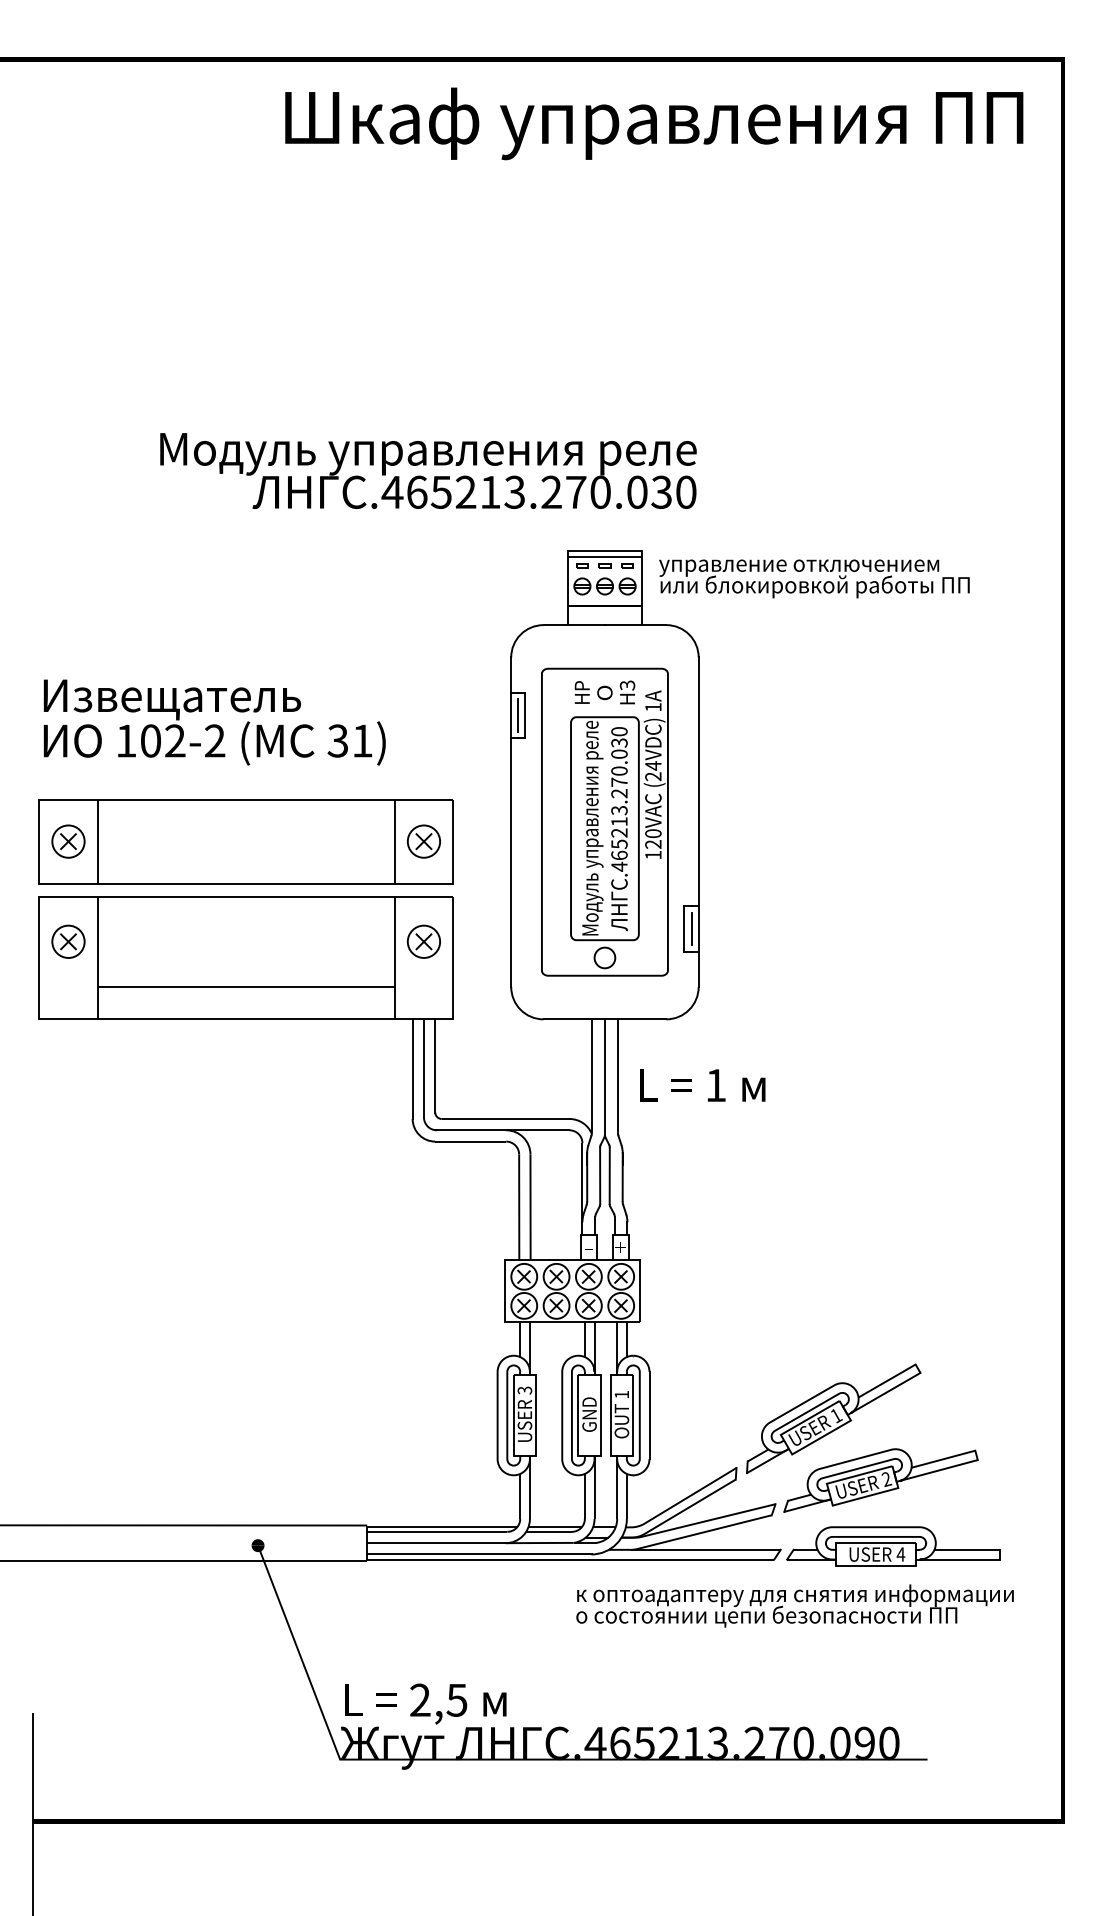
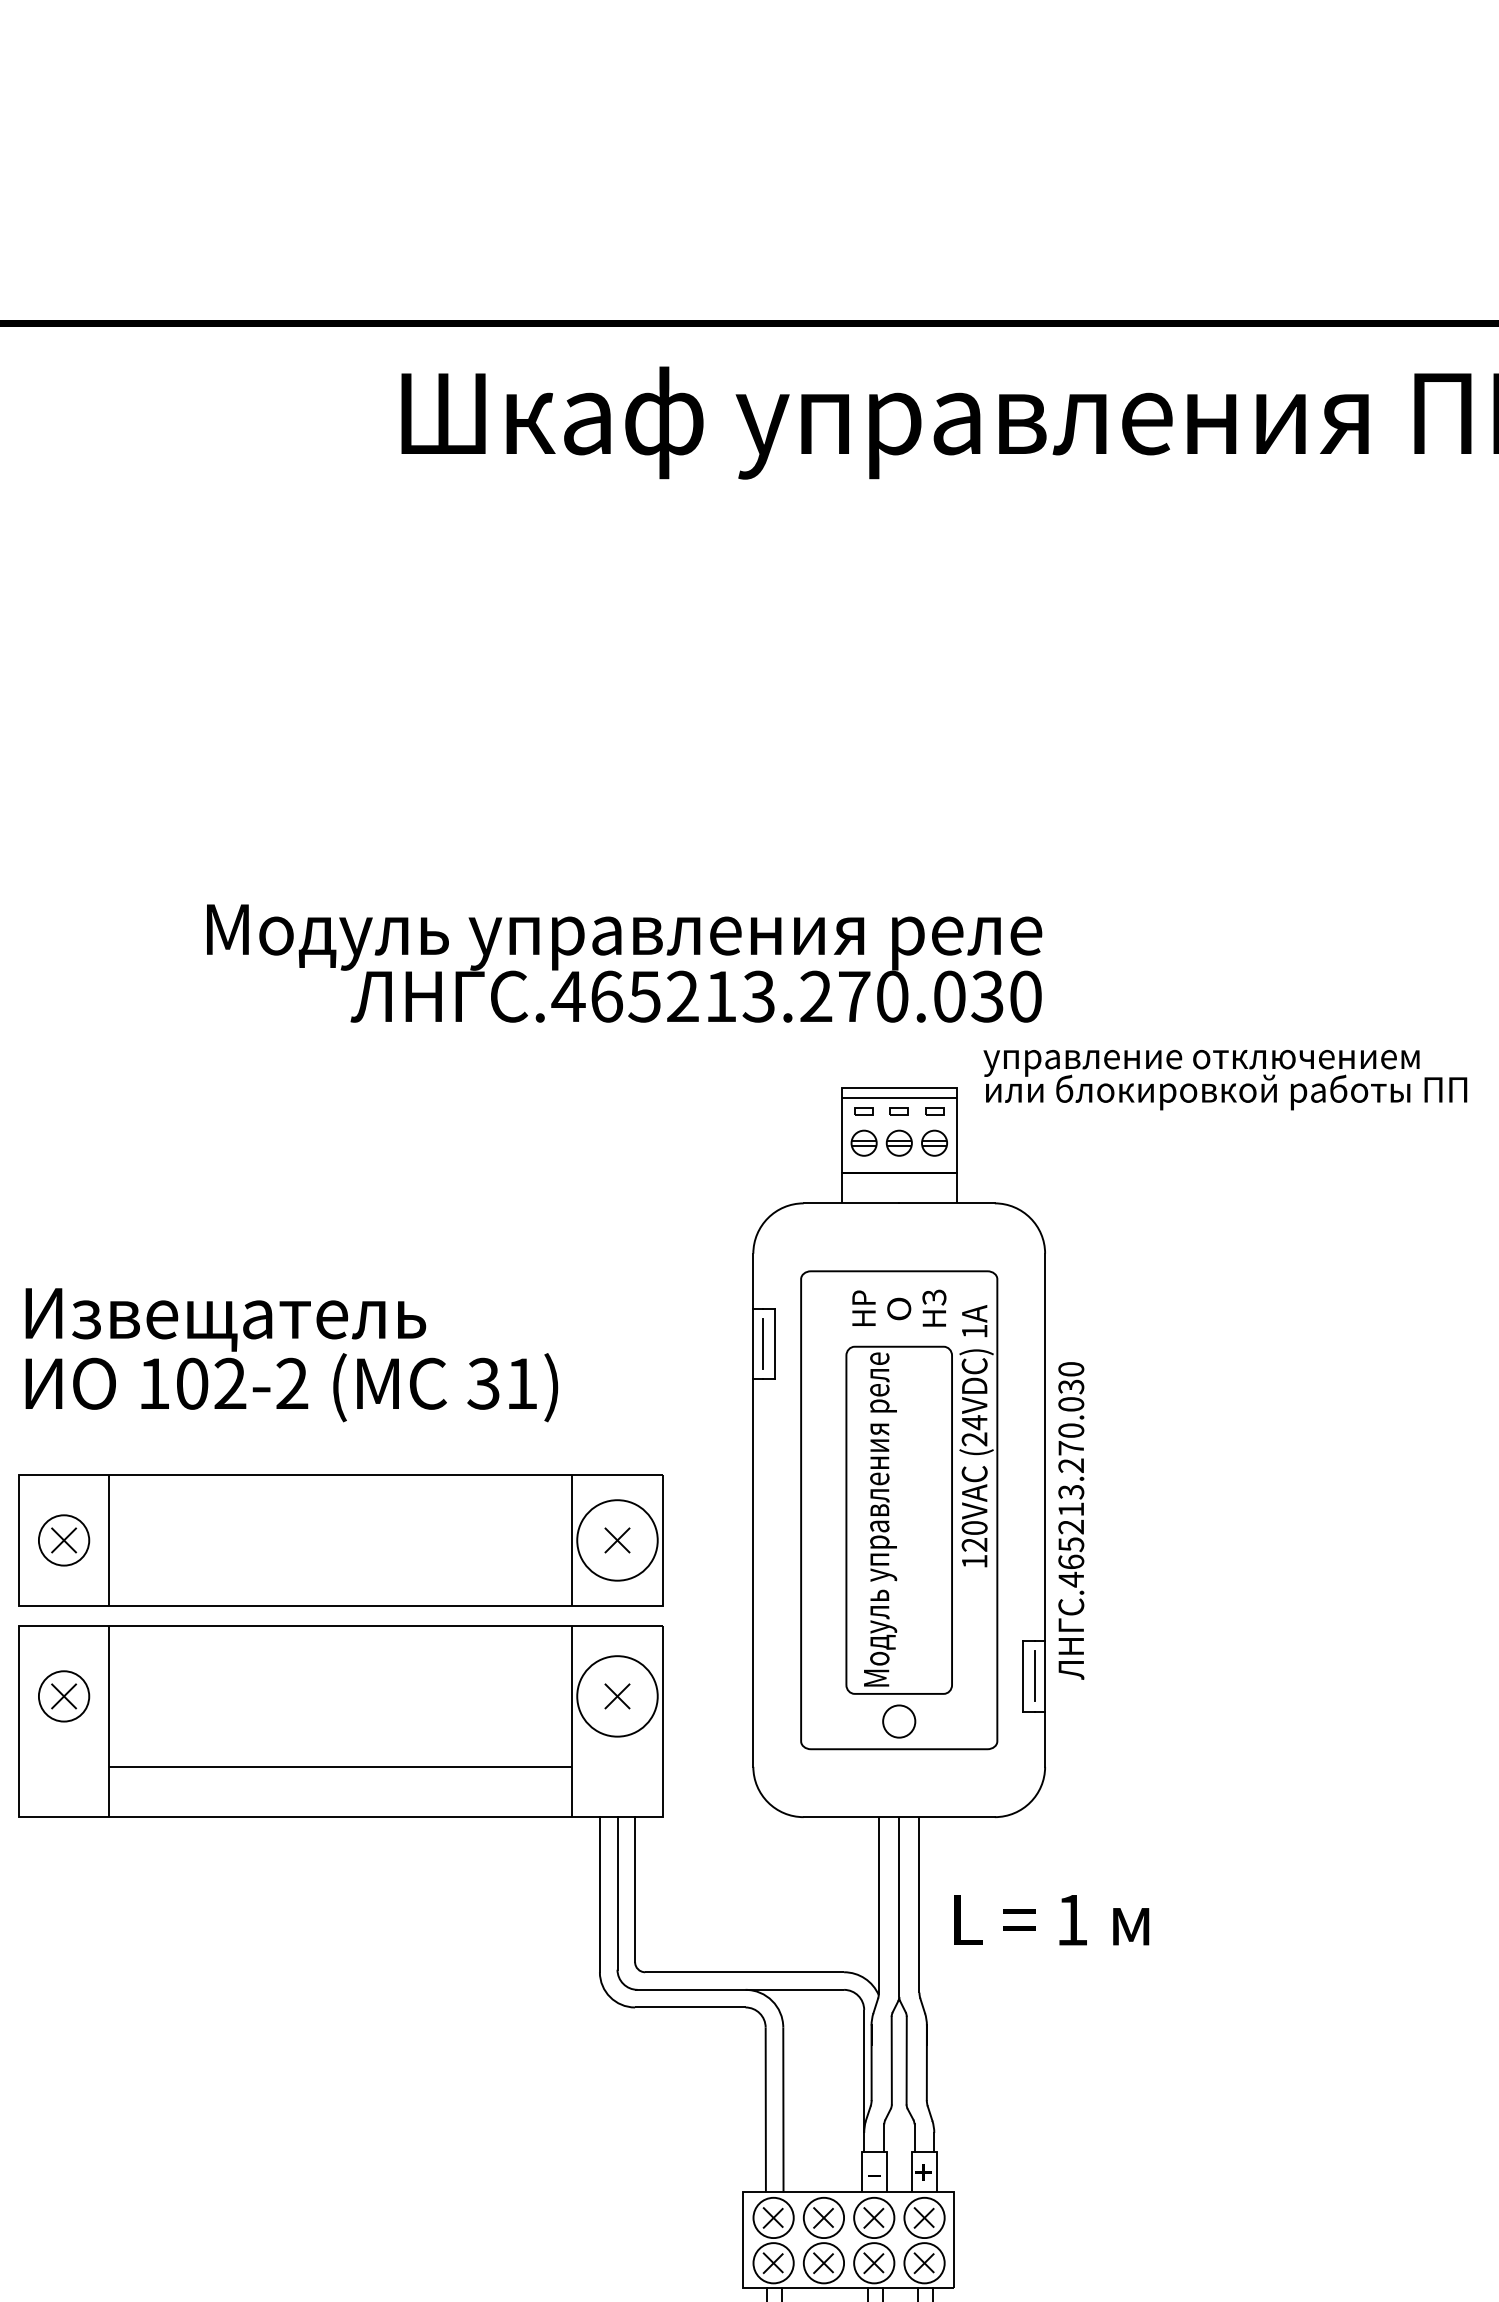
text: (814, 578) -> (1225, 1079), moved
text: (619, 829) -> (1071, 1521), moved
circle: (423, 841) -> (616, 1540), size x1.6
circle: (423, 941) -> (616, 1695), size x1.6

